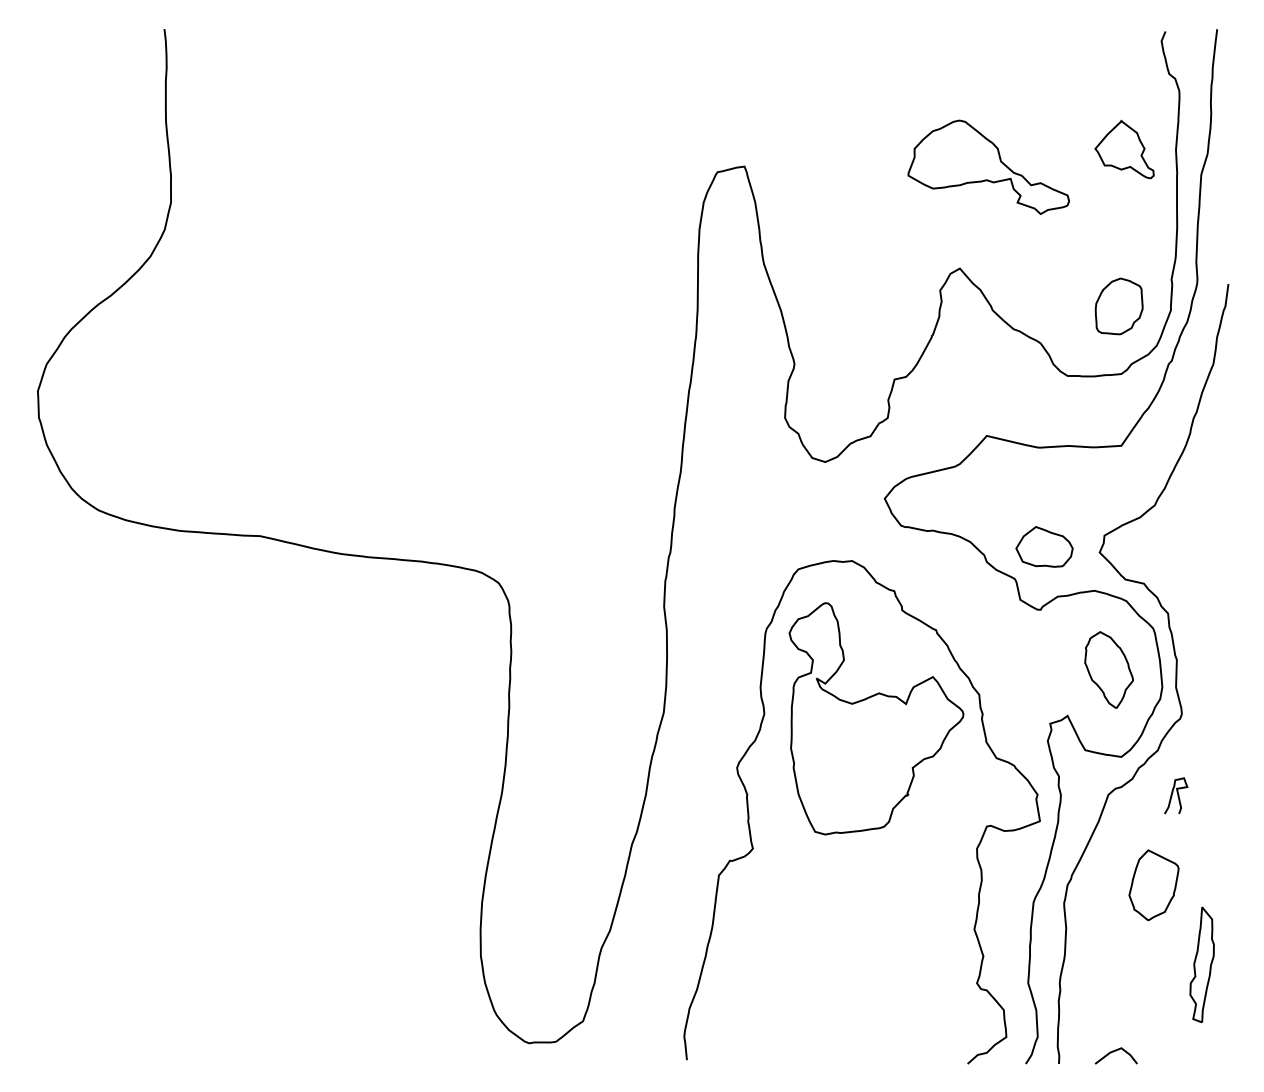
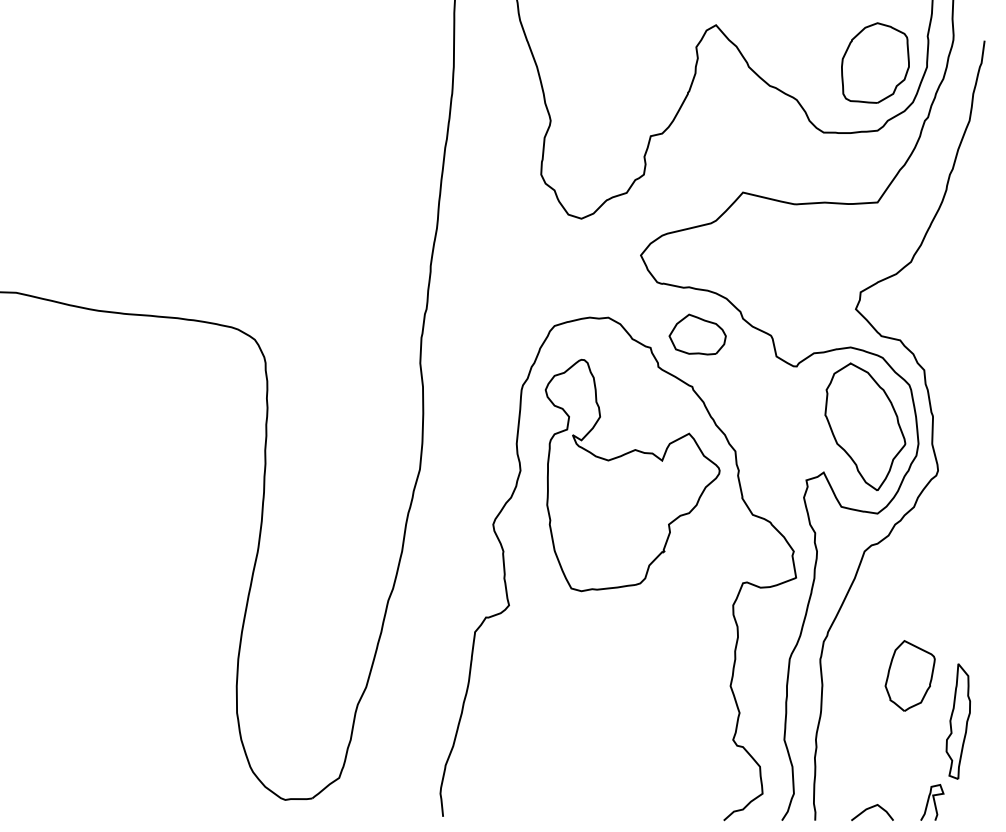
part: (1118, 306) -> (874, 63), size x1.43
part: (1044, 546) -> (697, 334), moved
part: (1108, 669) -> (864, 426), size x1.67
curve: (1177, 795) -> (933, 802), moved
part: (1153, 884) -> (909, 675), moved

